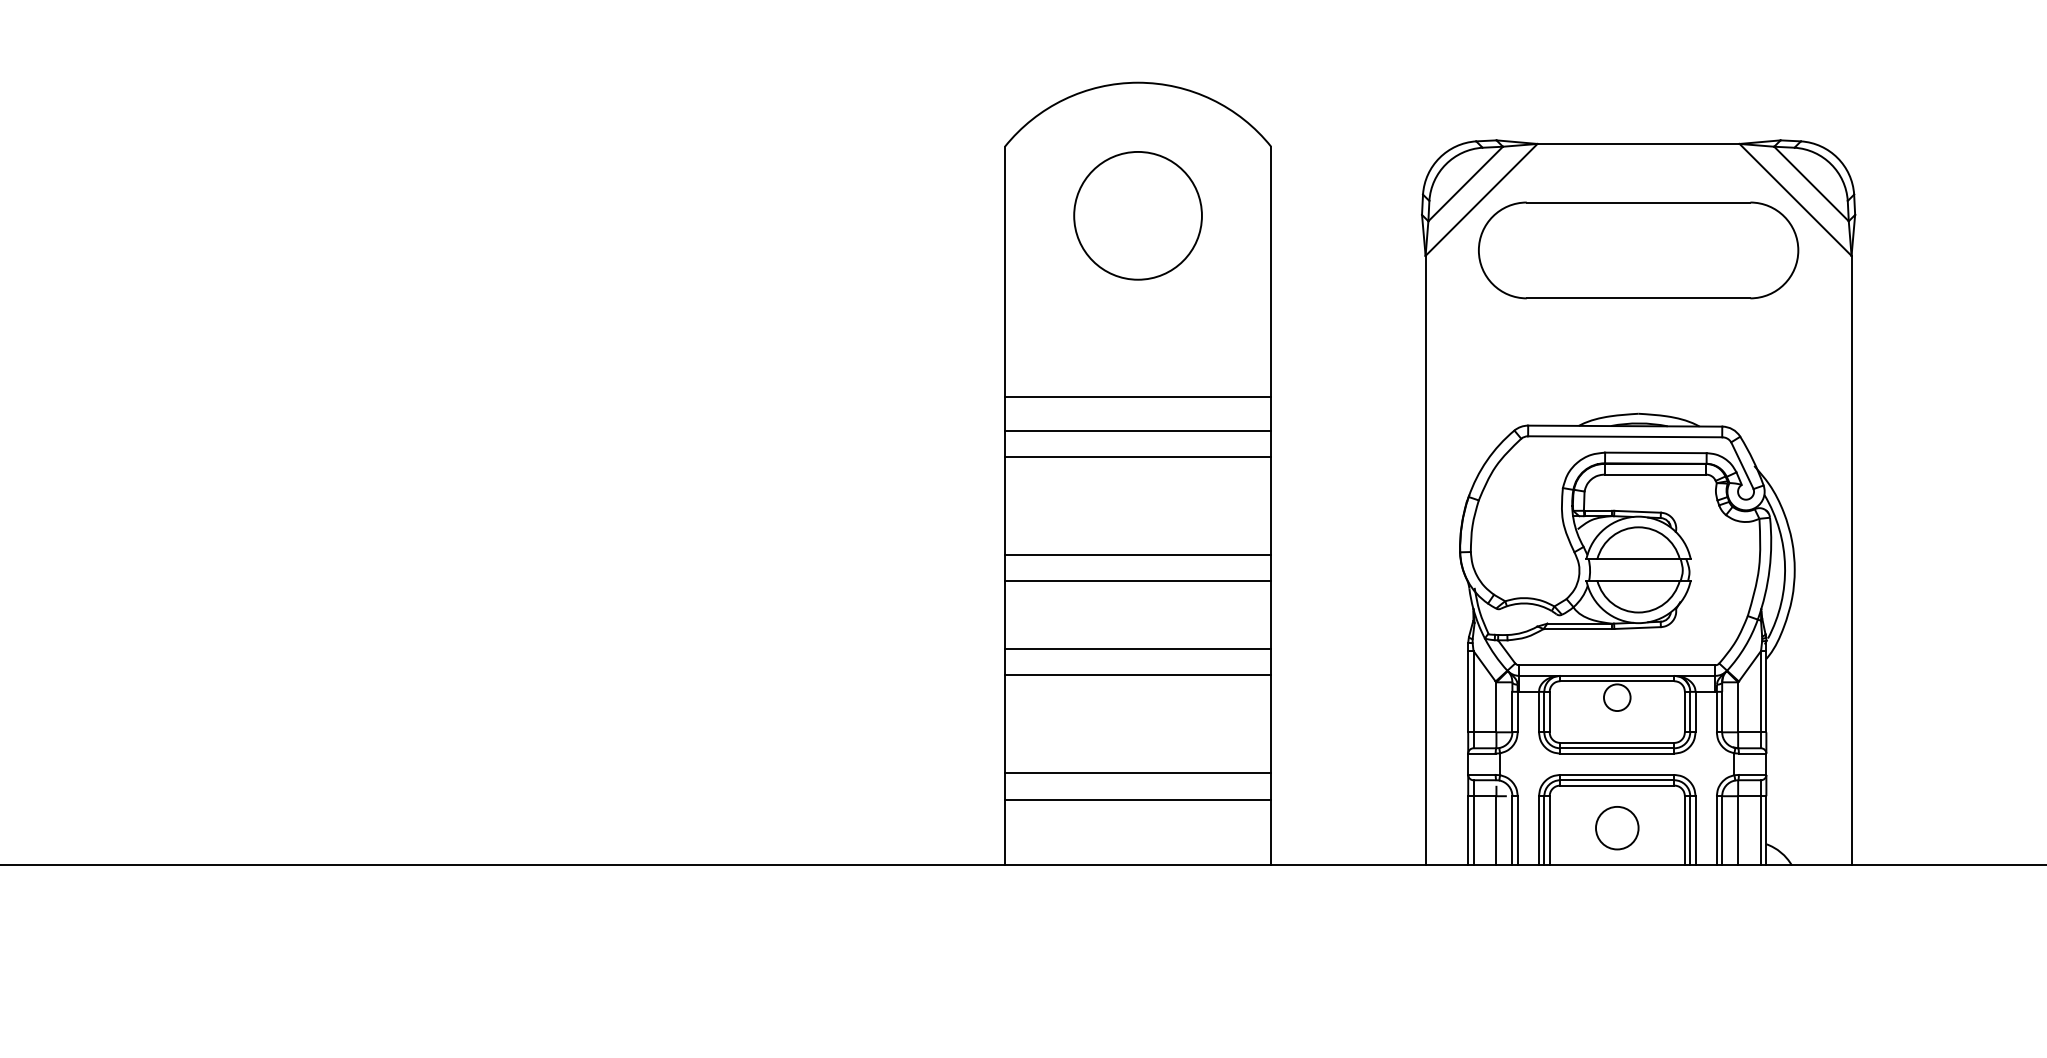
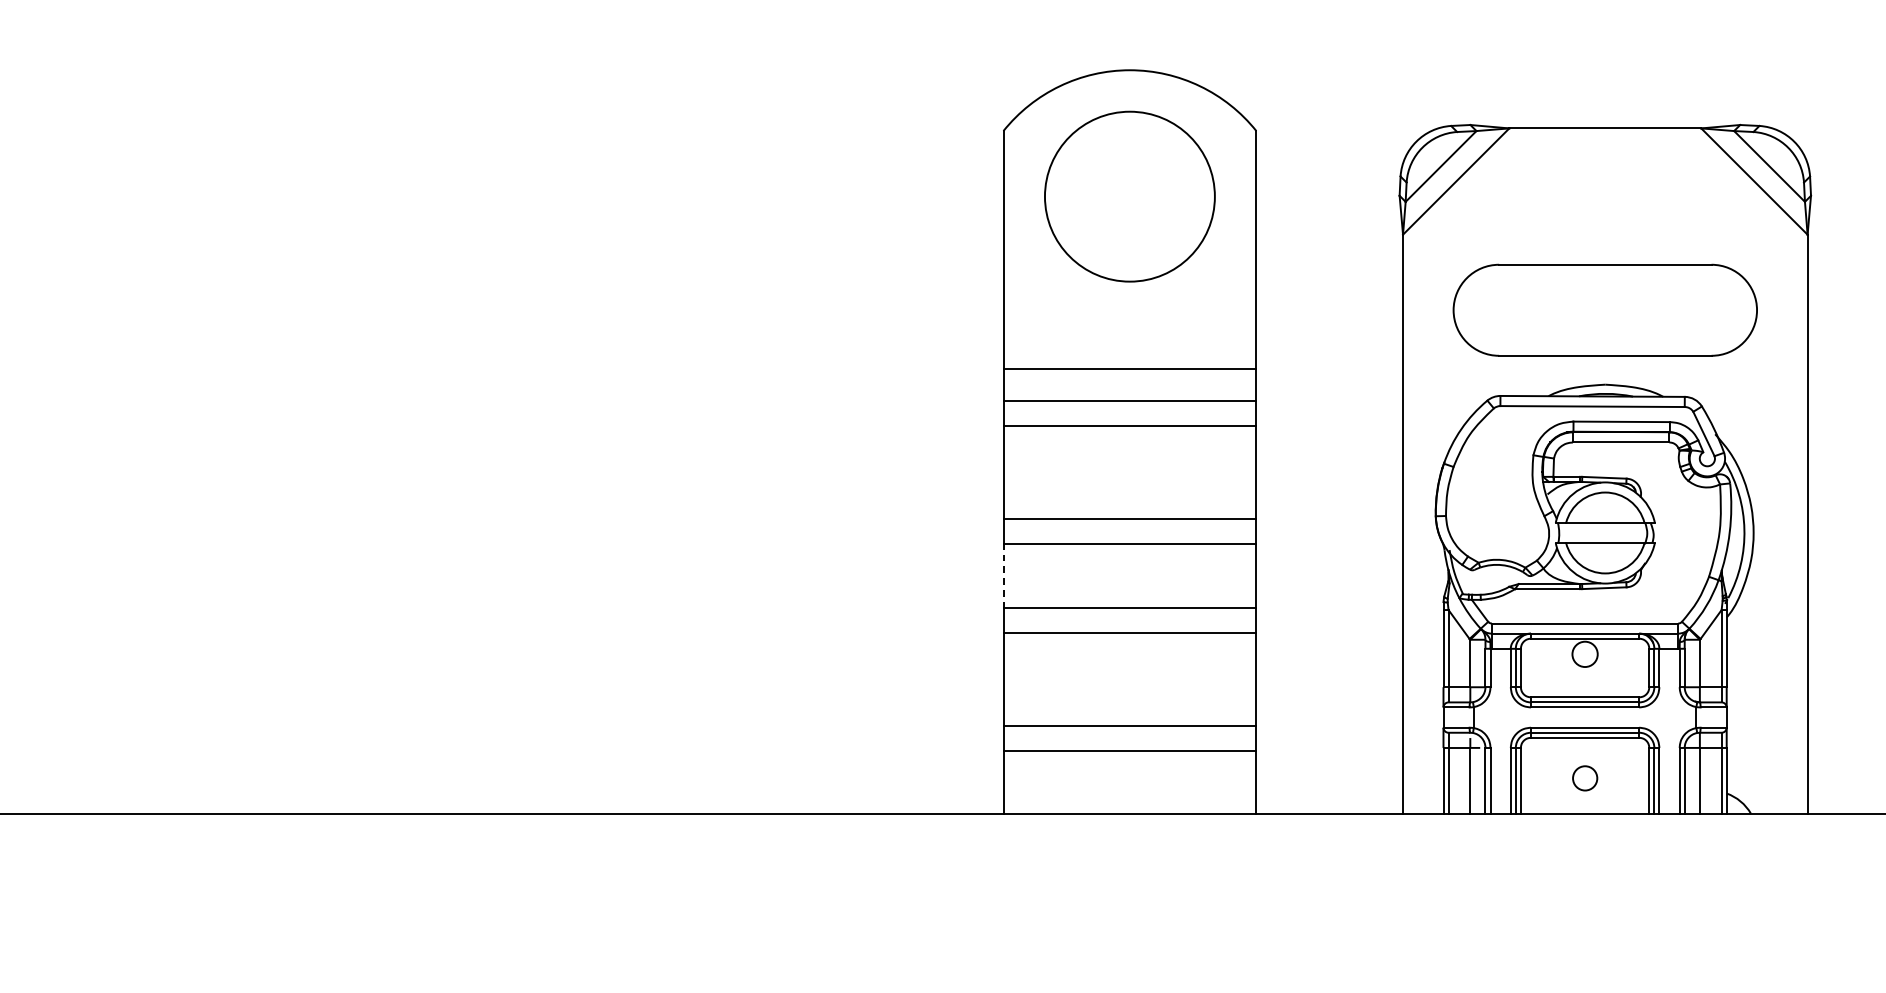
circle: (1137, 215) -> (1129, 196), size x1.4
part: (1638, 250) -> (1605, 310), moved
line: (1004, 615) -> (1003, 576), solid -> dashed
circle: (1617, 828) -> (1585, 778), size x0.6

